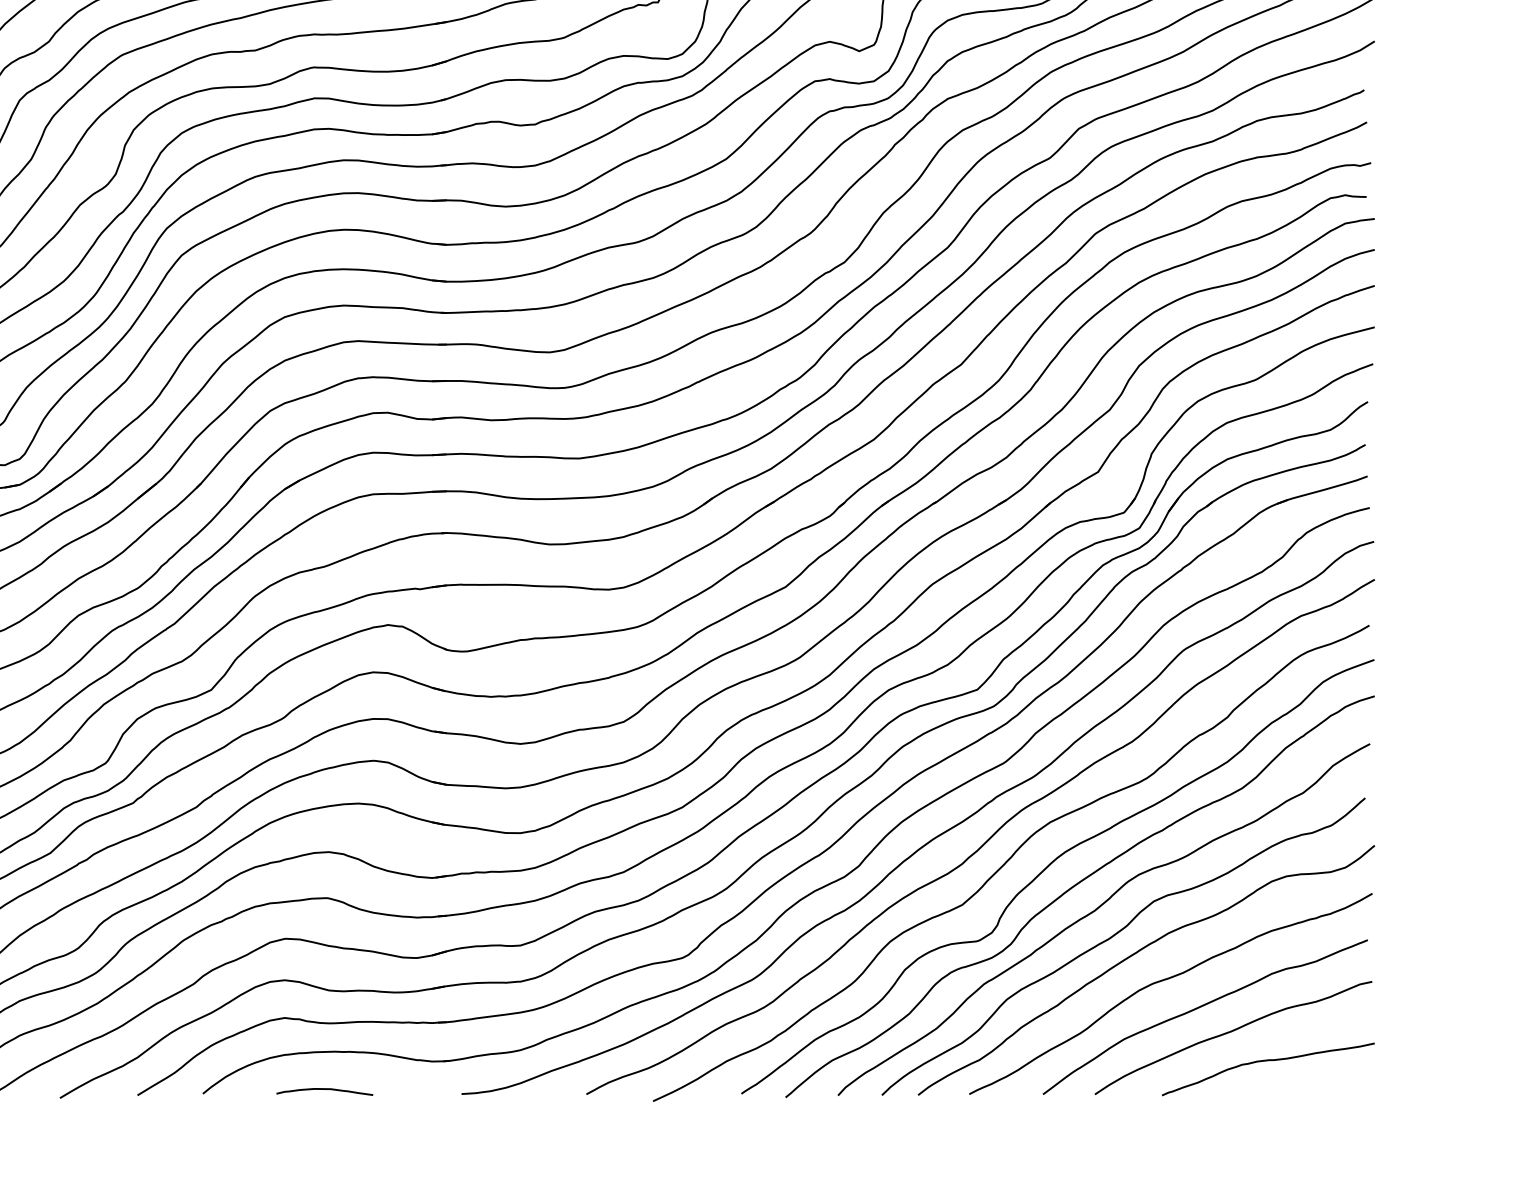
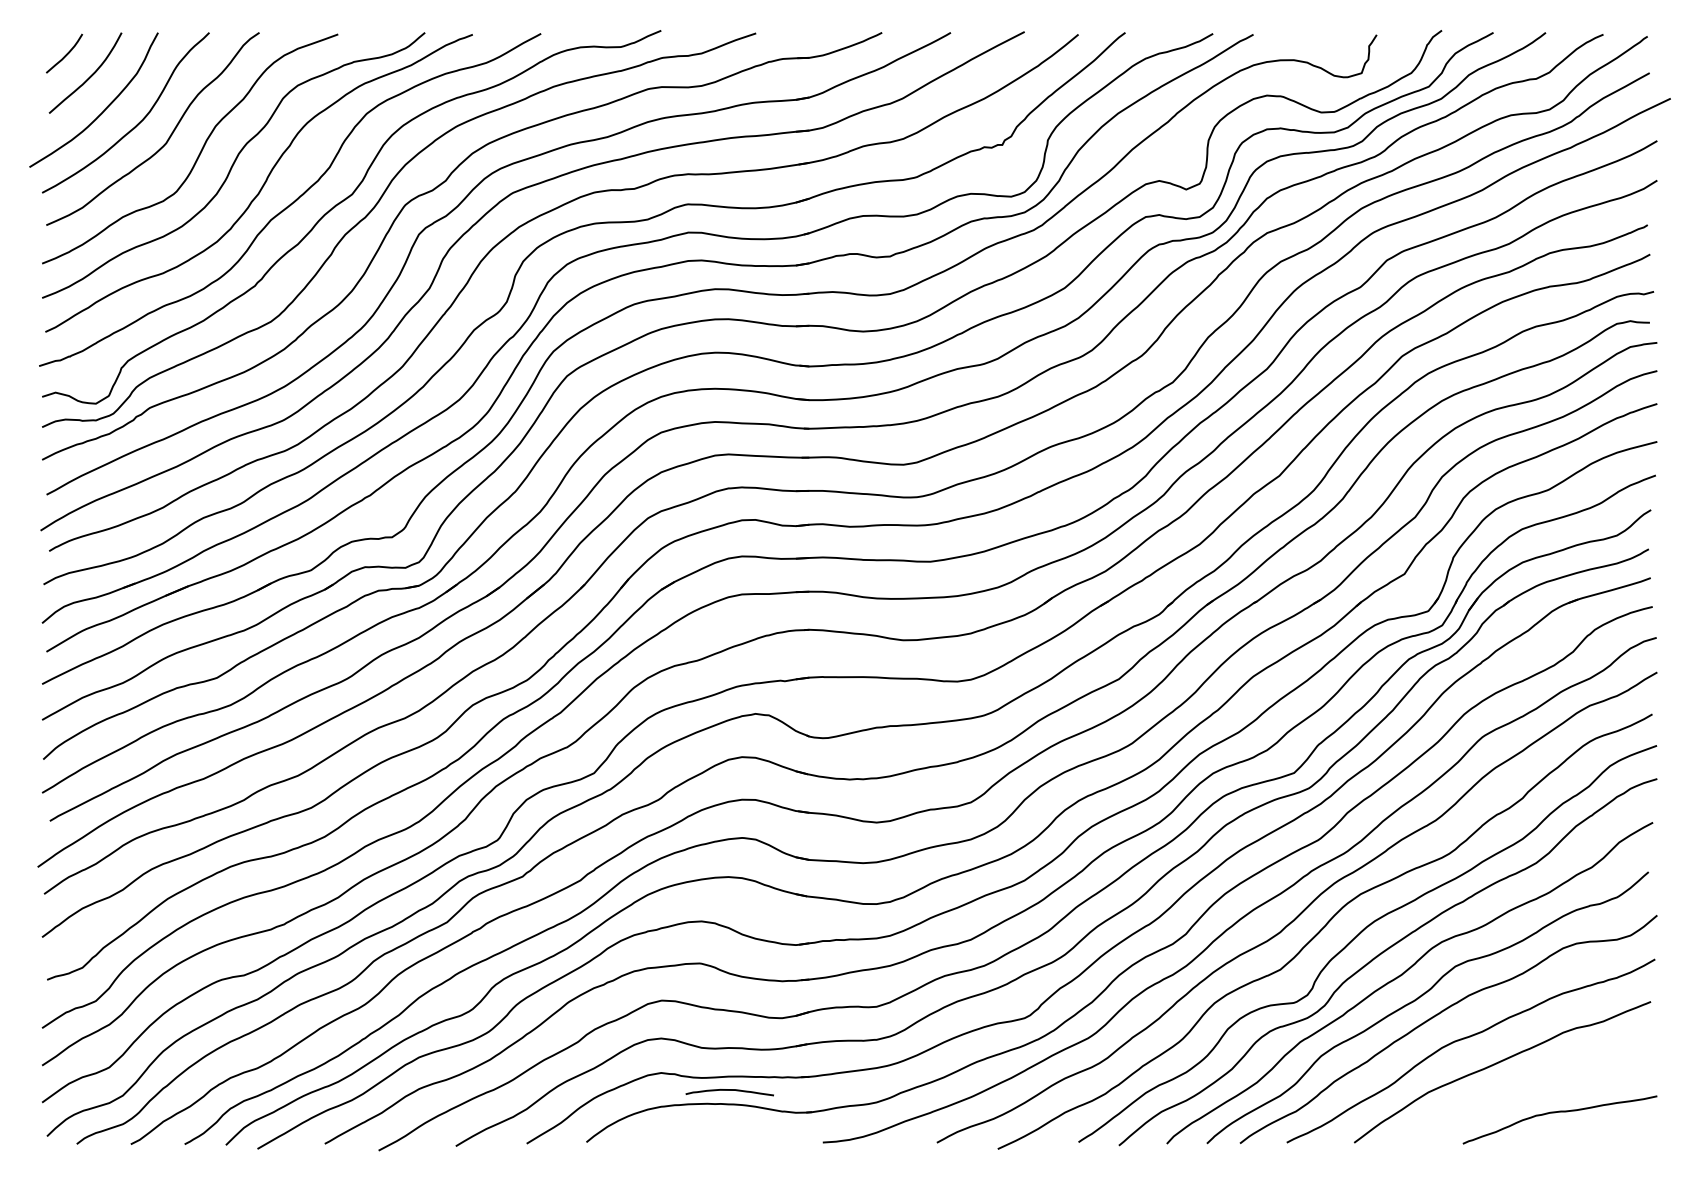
curve: (1231, 1032) -> (1526, 1086), removed
curve: (324, 1089) -> (729, 1090), moved

